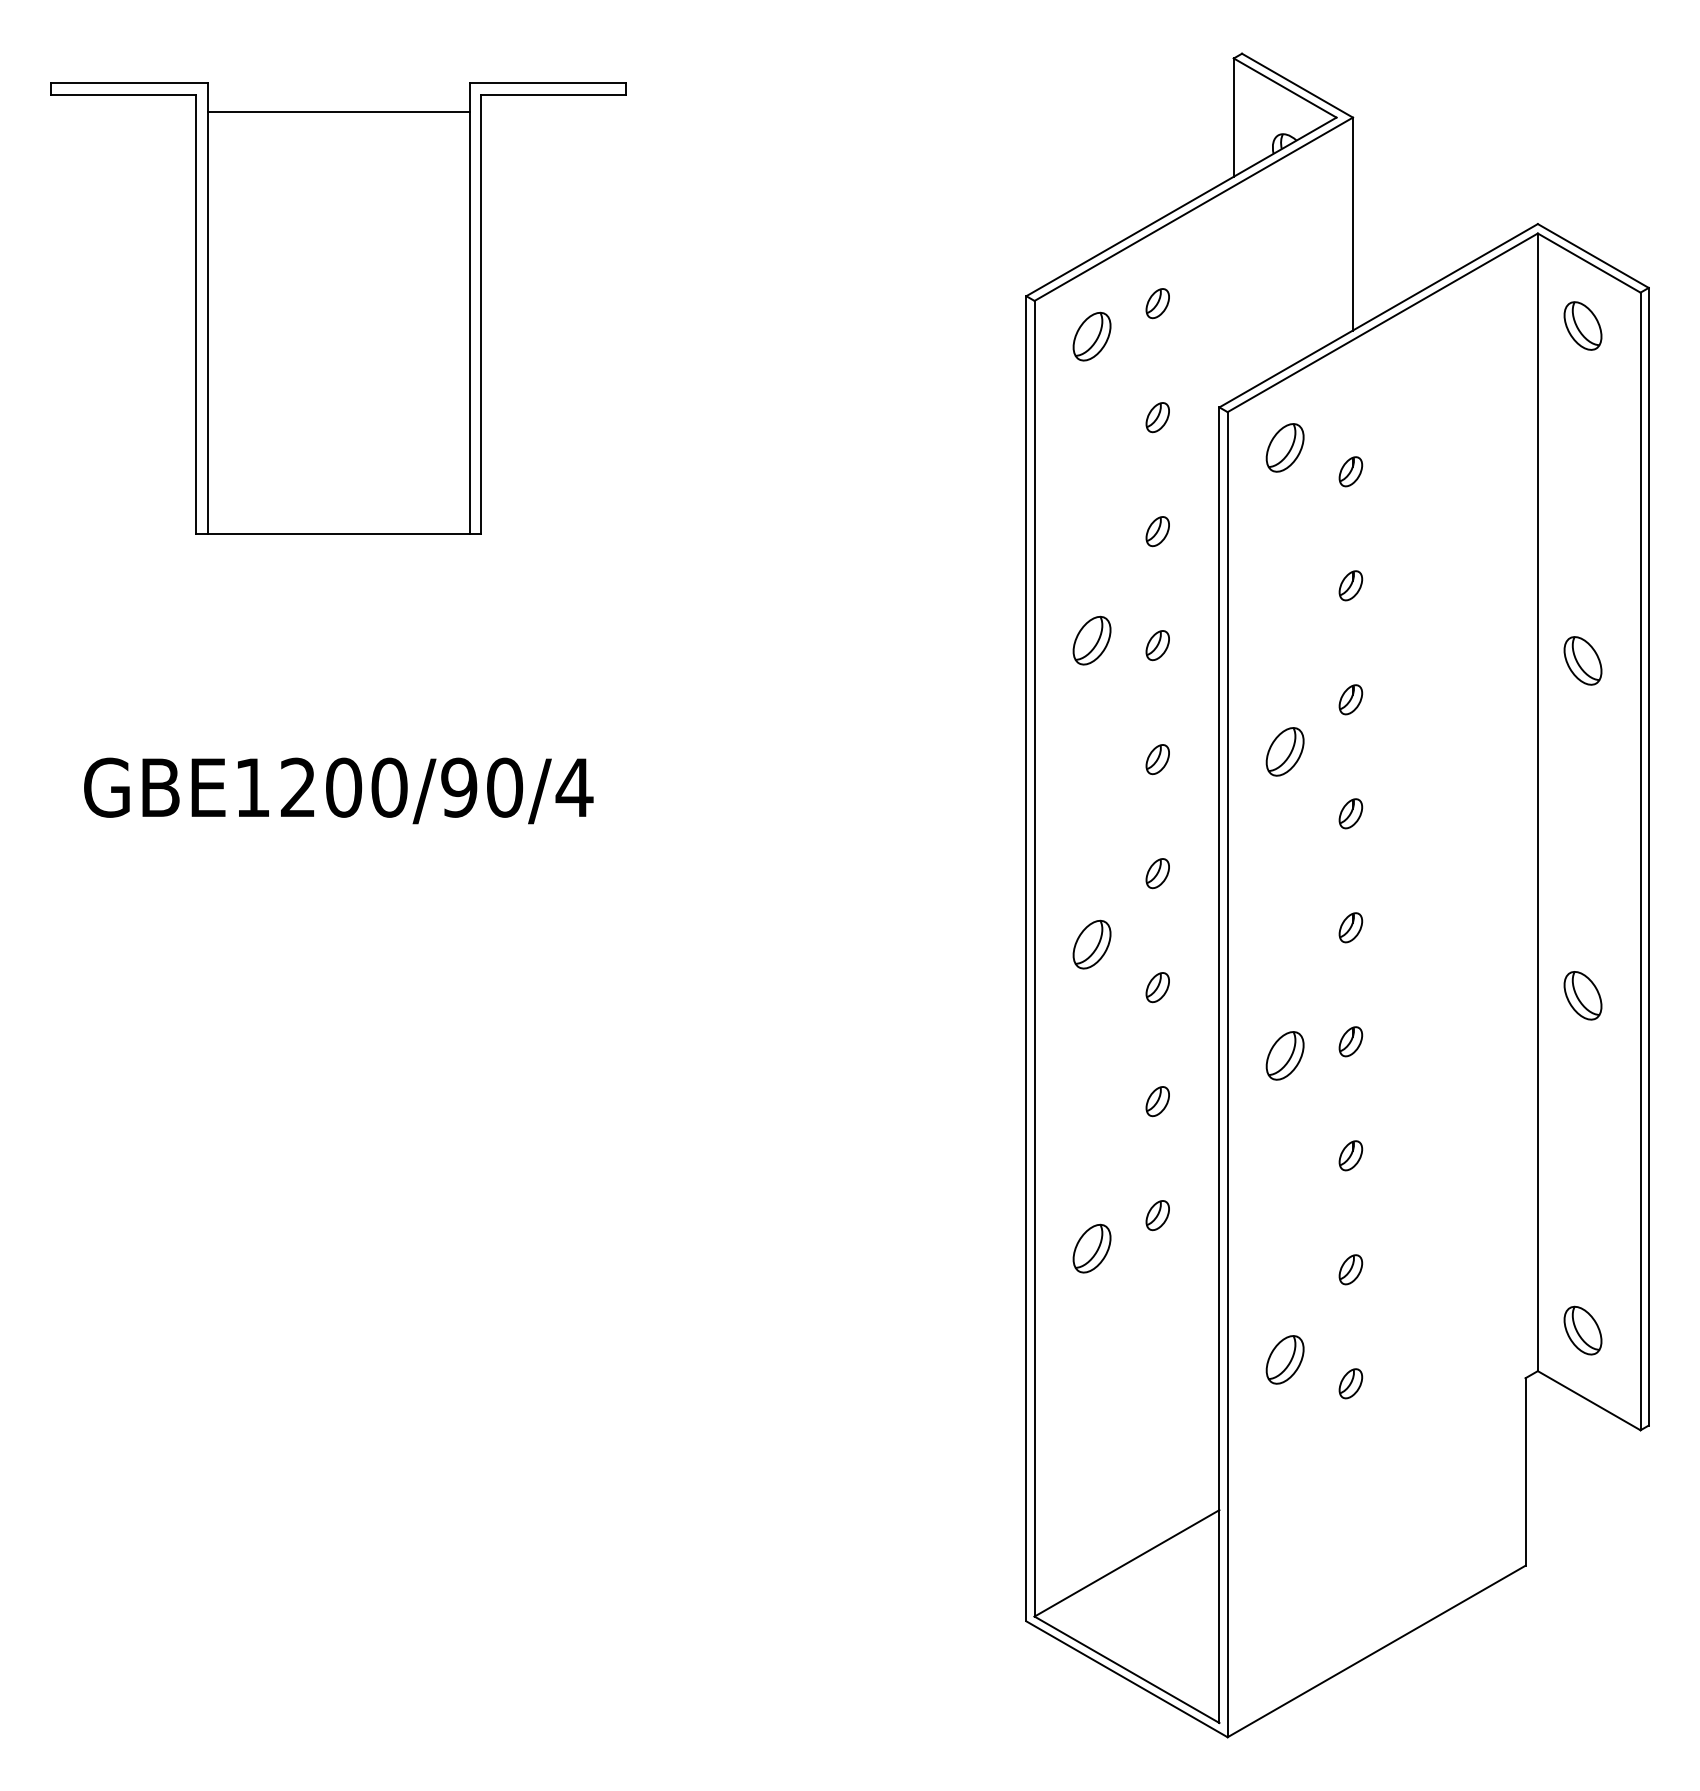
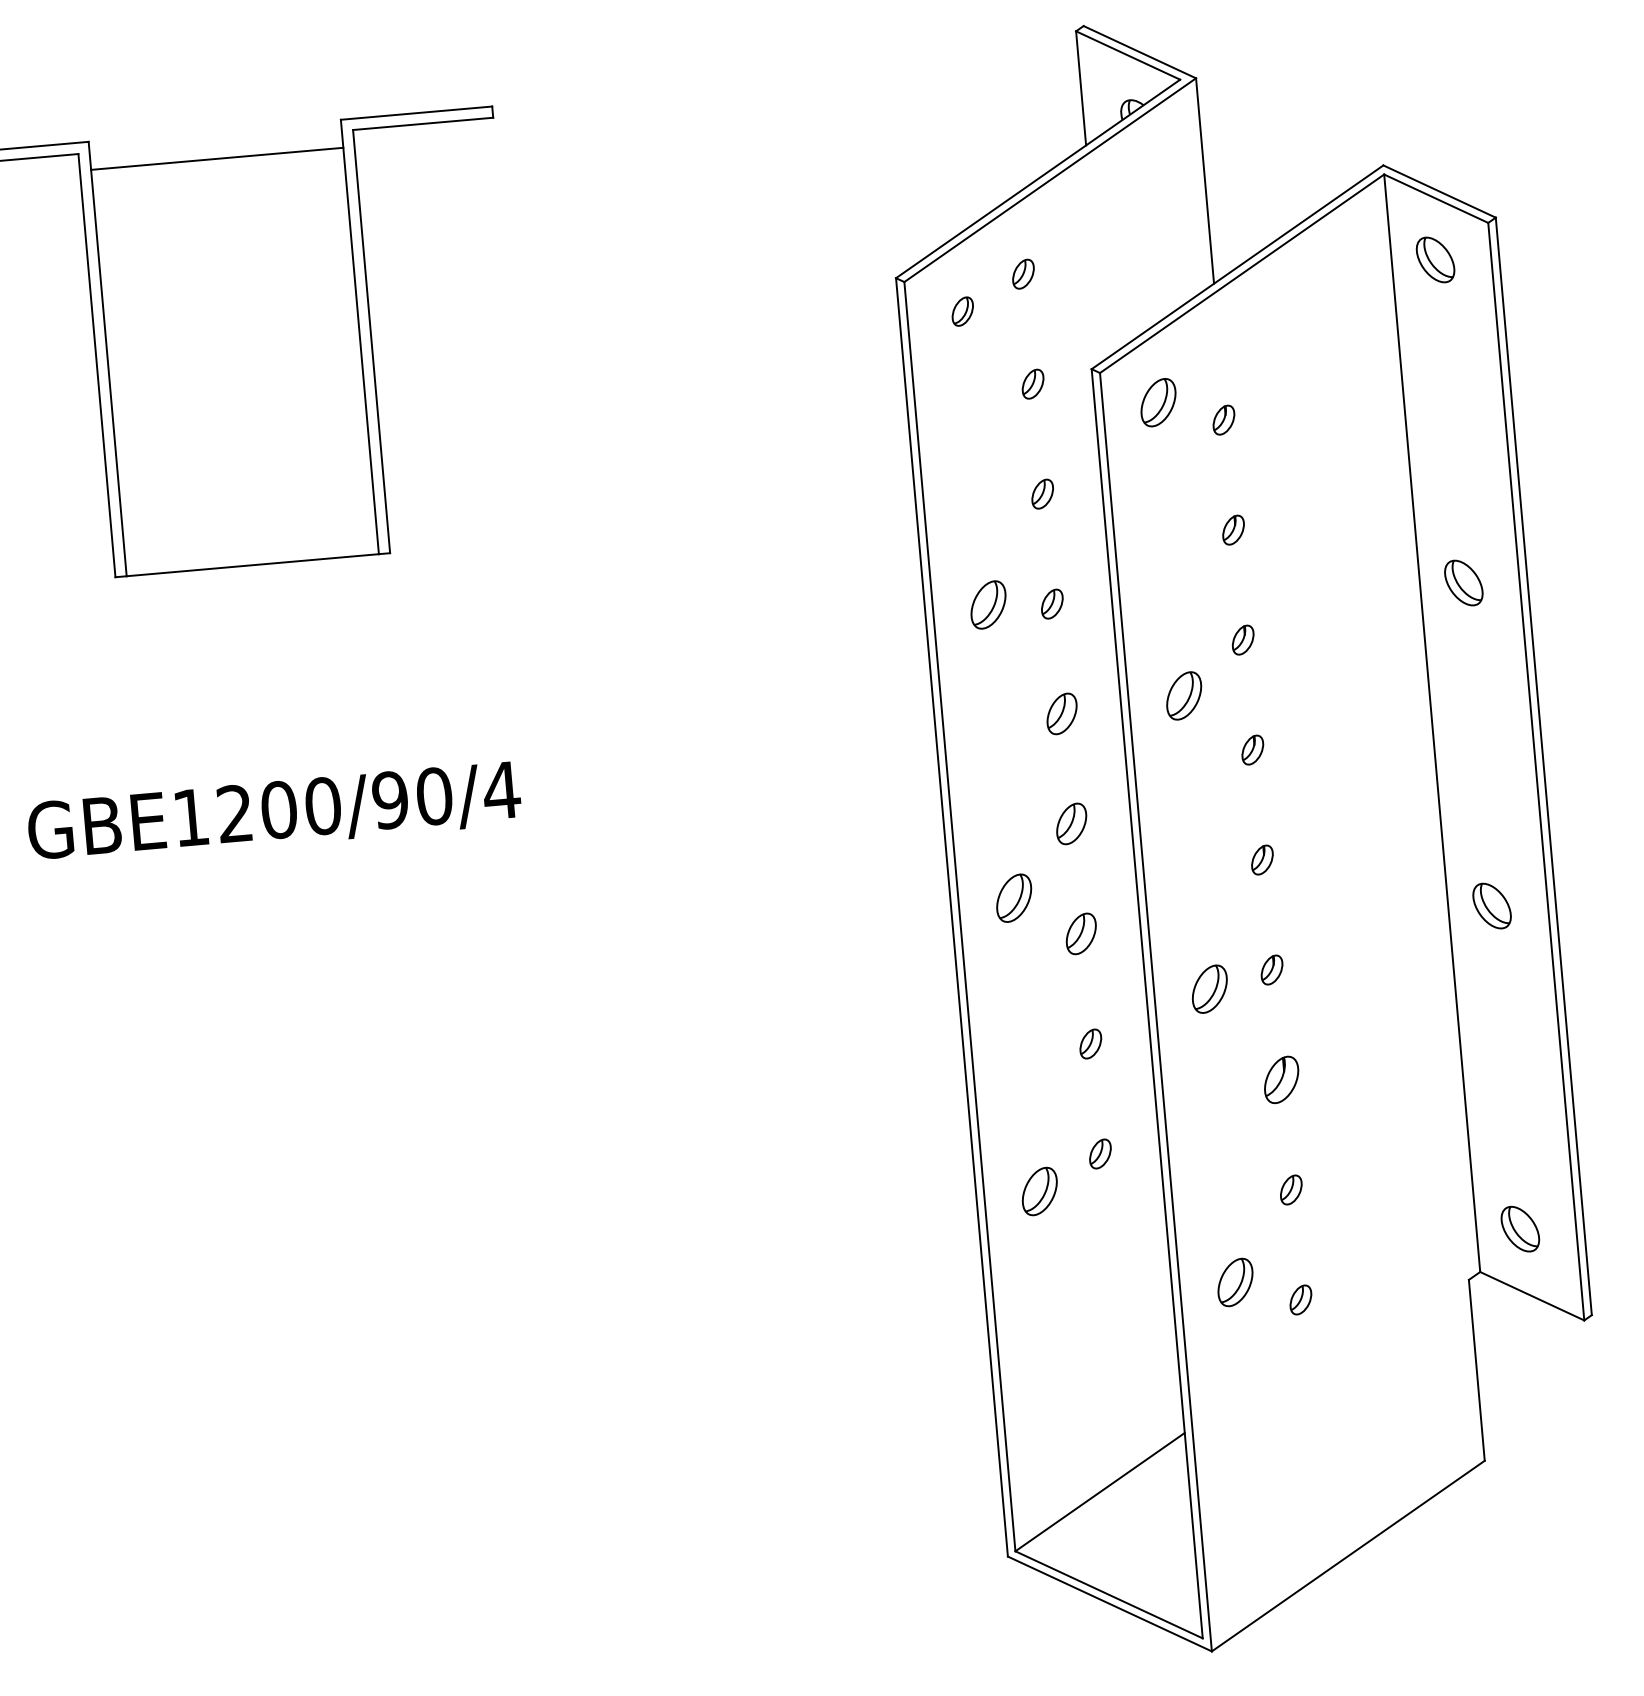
part: (1091, 336) -> (962, 311), size x0.6
part: (1157, 759) -> (1061, 714), size x1.4
part: (1157, 873) -> (1071, 824), size x1.4
part: (1157, 987) -> (1080, 934), size x1.4
part: (1350, 1155) -> (1281, 1079), size x1.6

